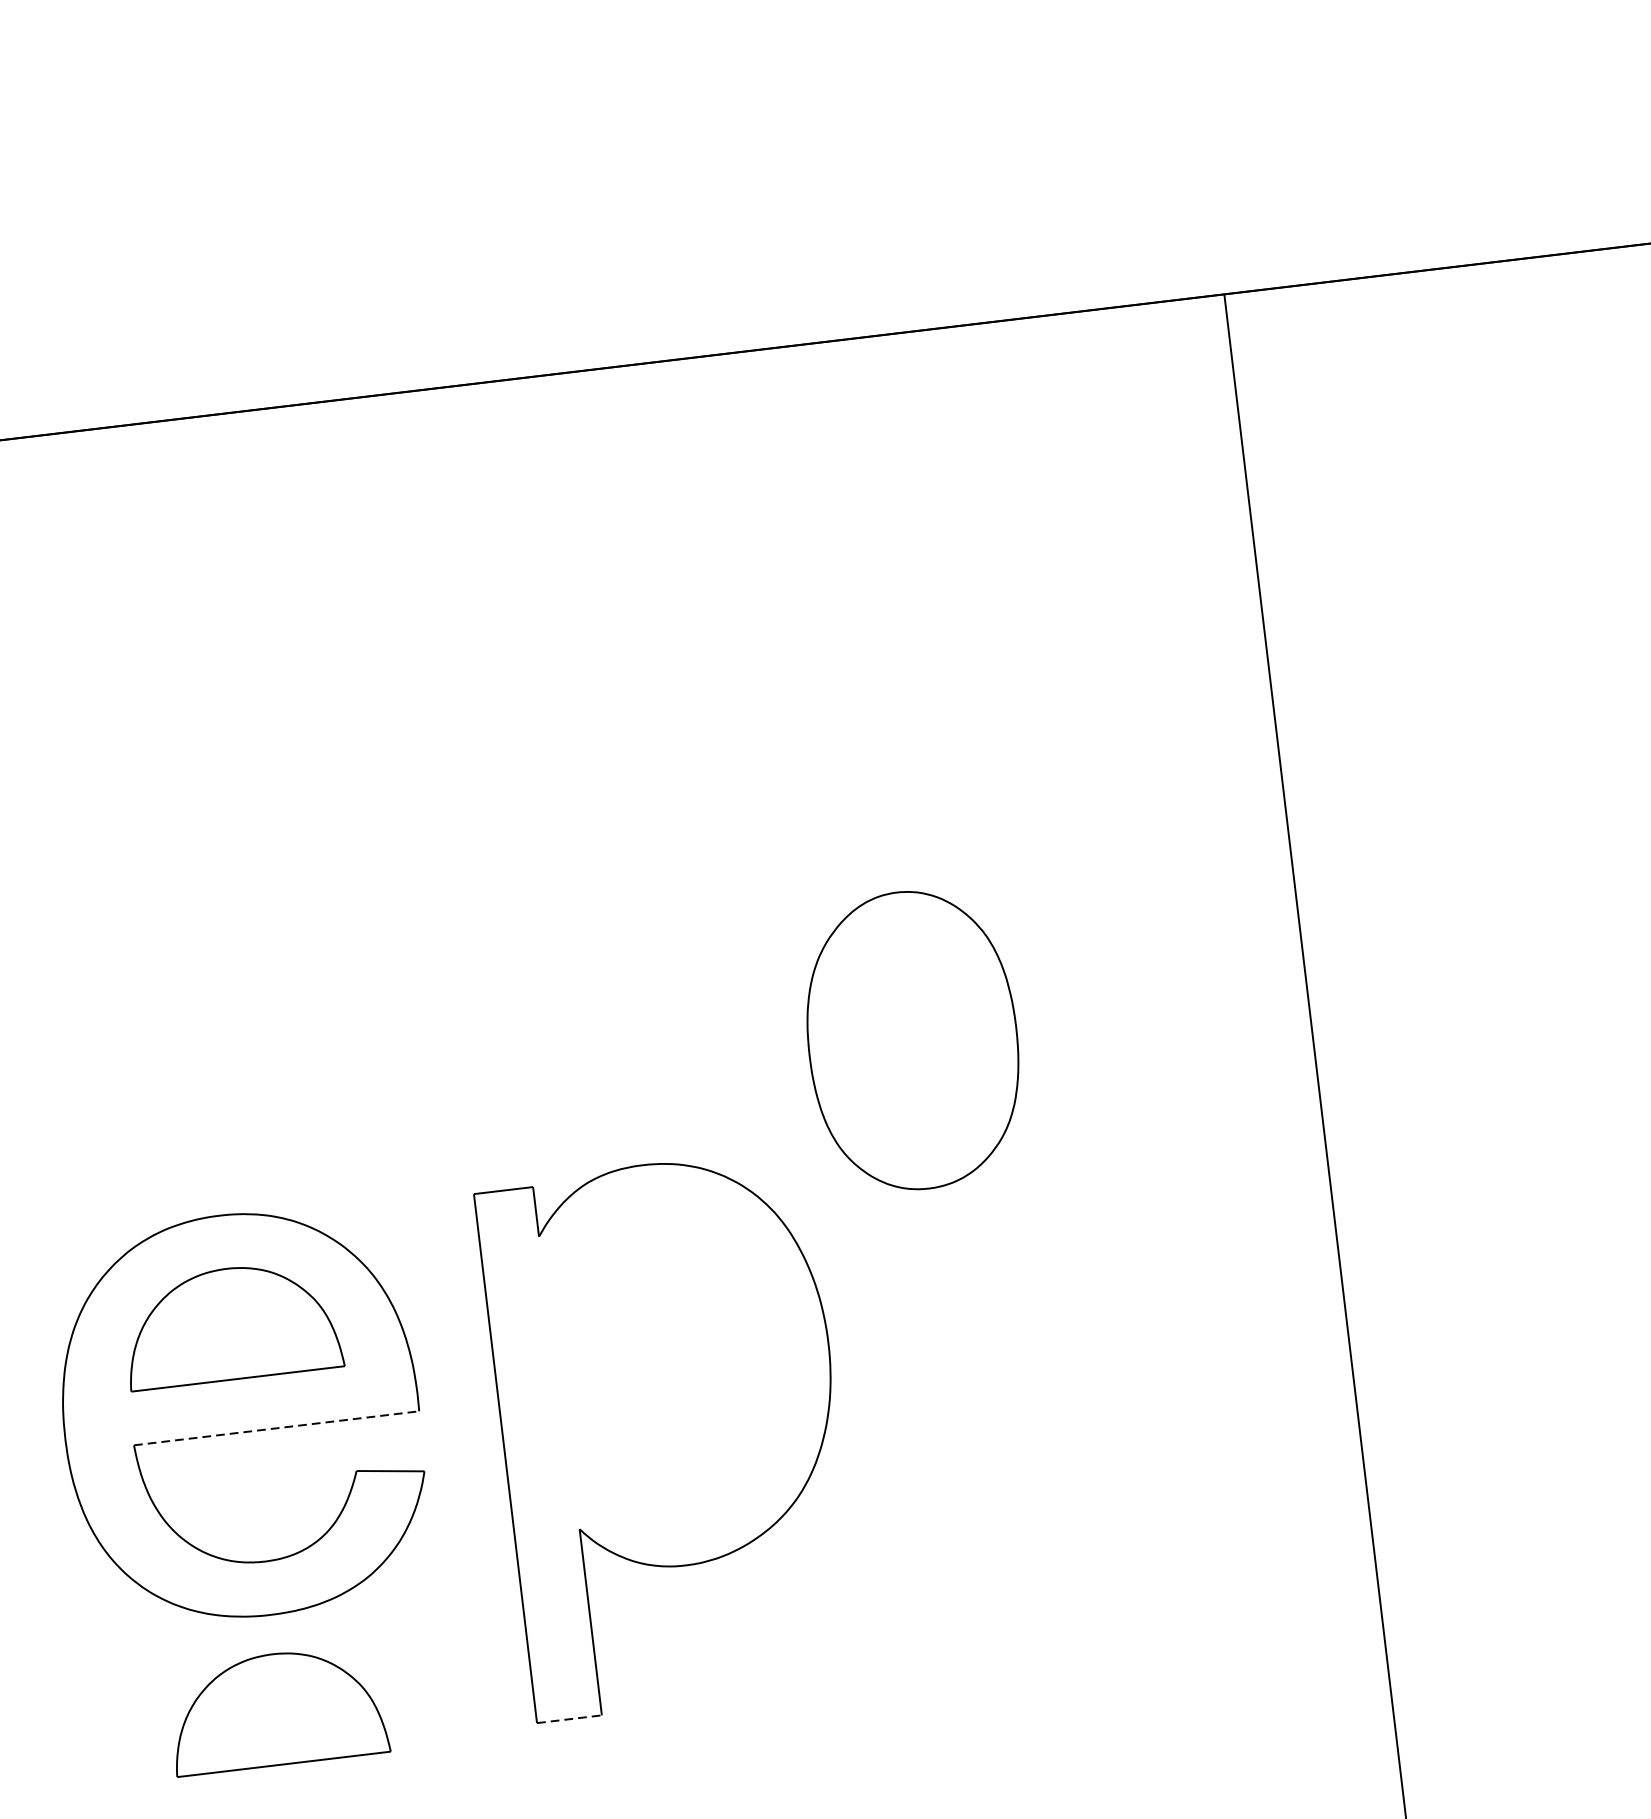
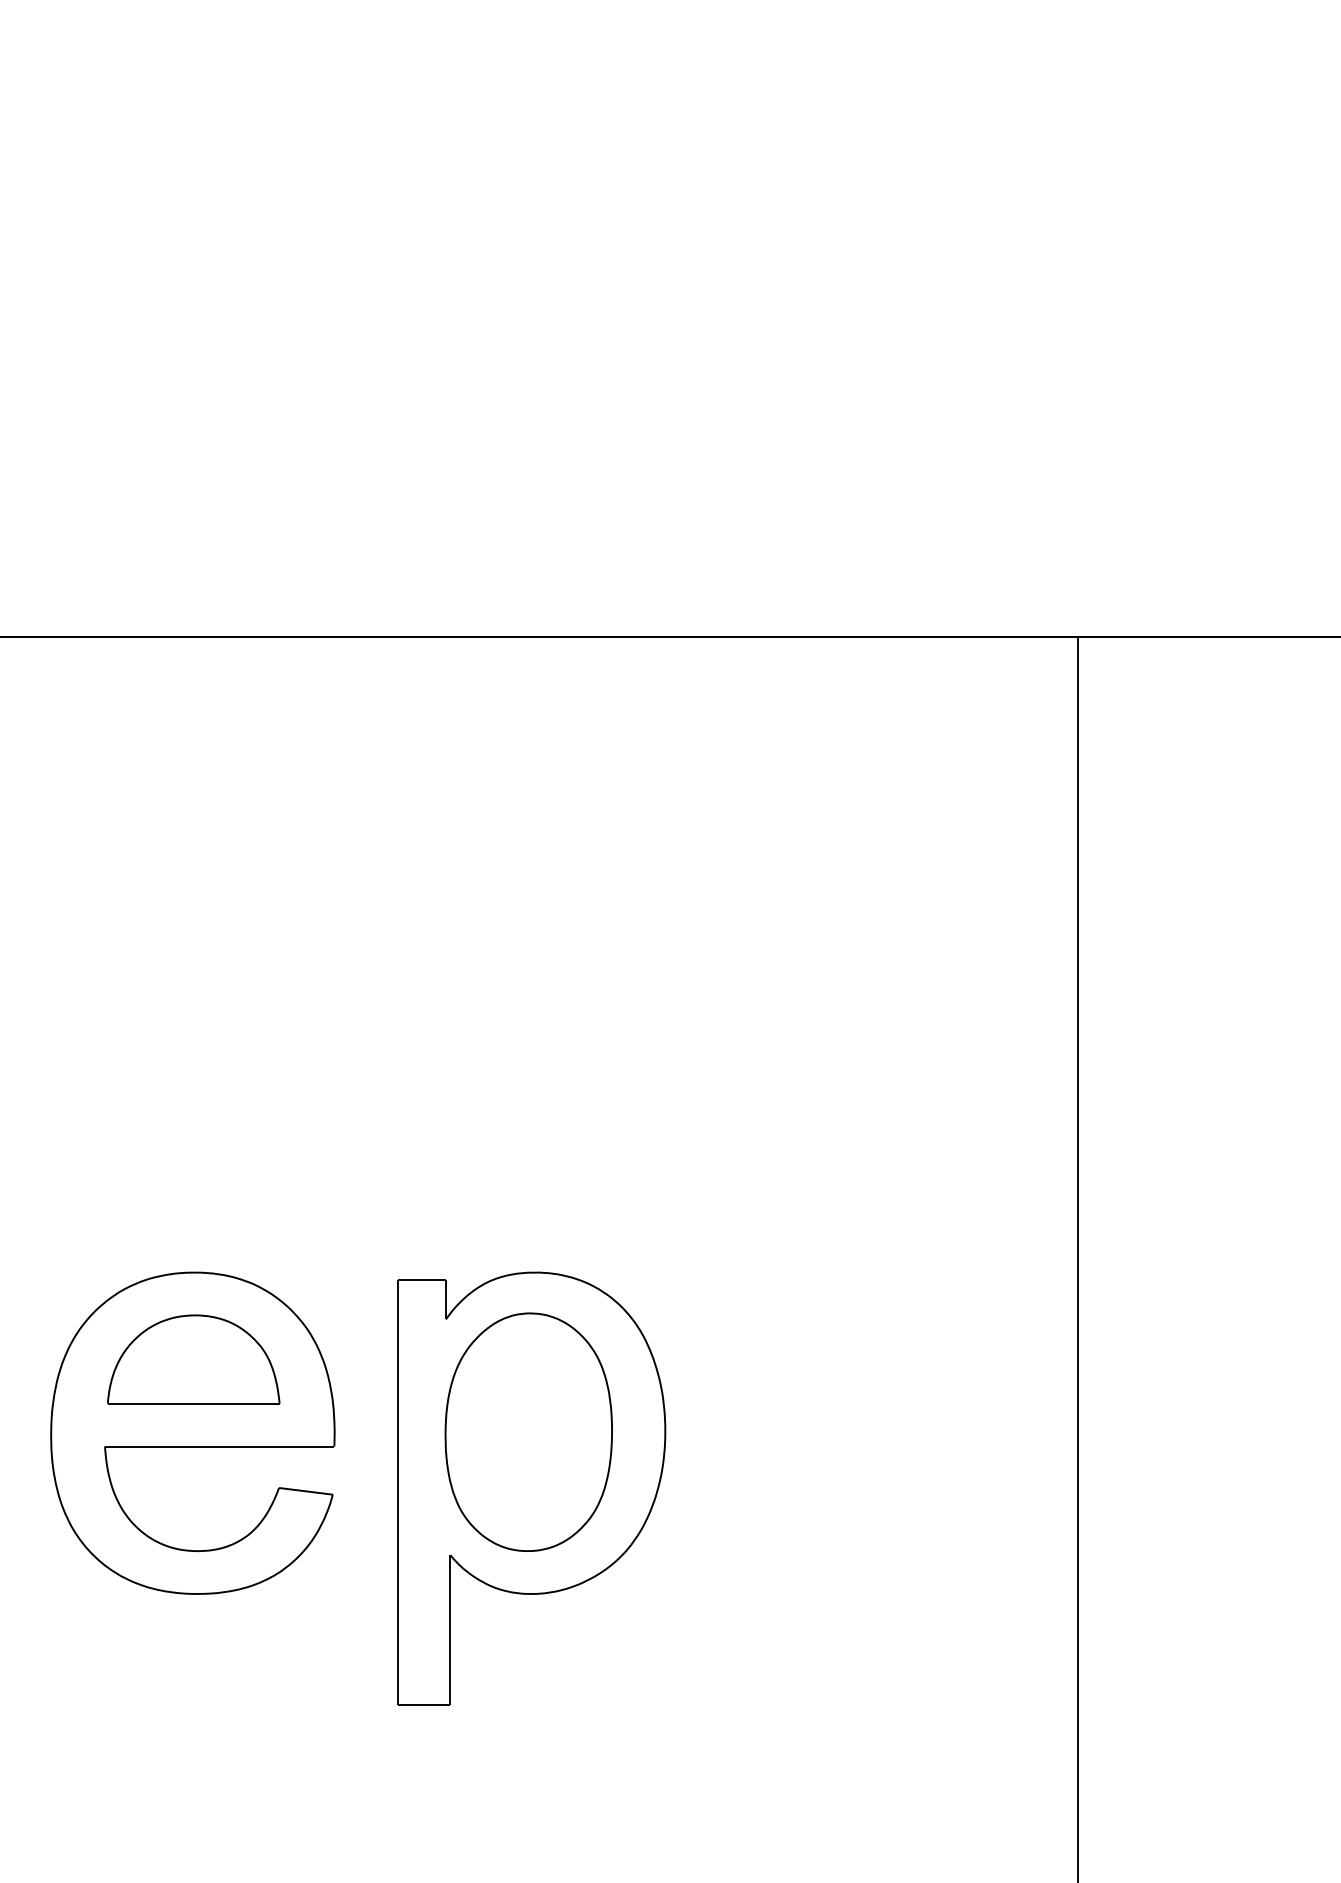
part: (912, 1039) -> (528, 1431), moved
line: (276, 1428) -> (219, 1446), dashed -> solid
part: (277, 1709) -> (193, 1669), removed
line: (569, 1718) -> (424, 1704), dashed -> solid

